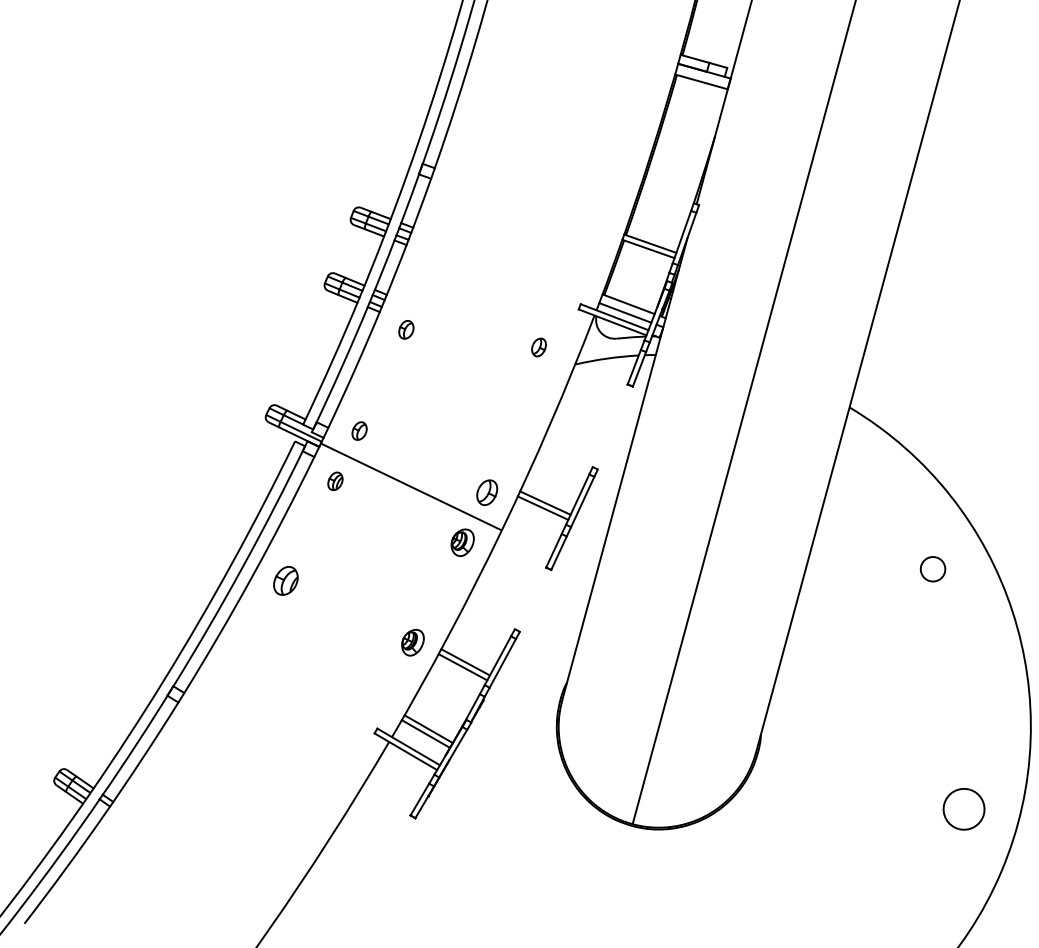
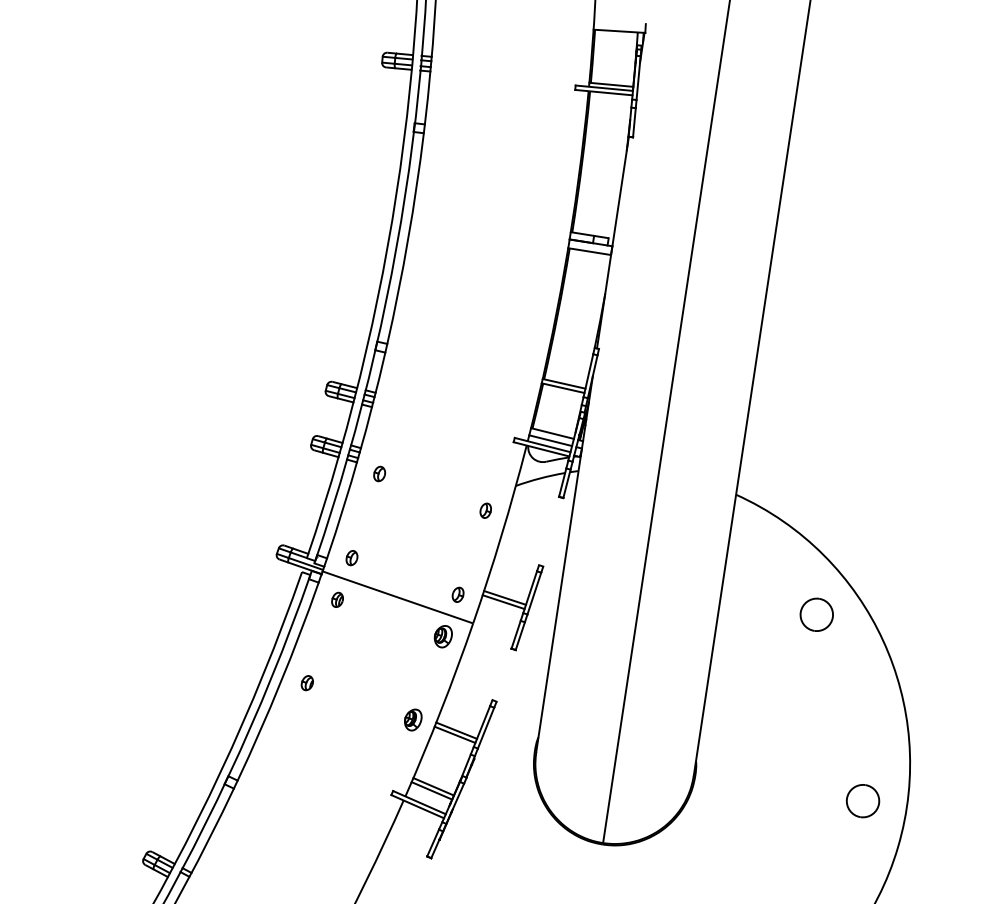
part: (538, 347) -> (485, 510), moved
part: (486, 491) -> (457, 594), size x0.71
part: (932, 568) -> (816, 614), size x1.67
part: (284, 581) -> (306, 683), size x0.62

